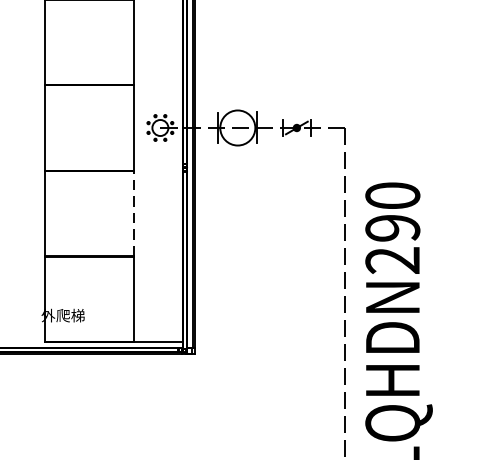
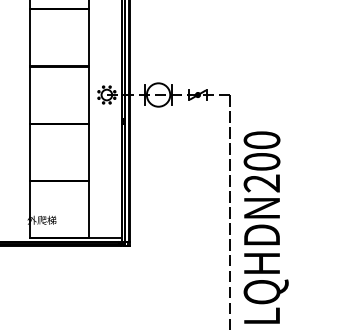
line: (134, 214) -> (89, 152), dashed -> solid
text: (392, 227) -> (261, 161), DN290 -> DN200

